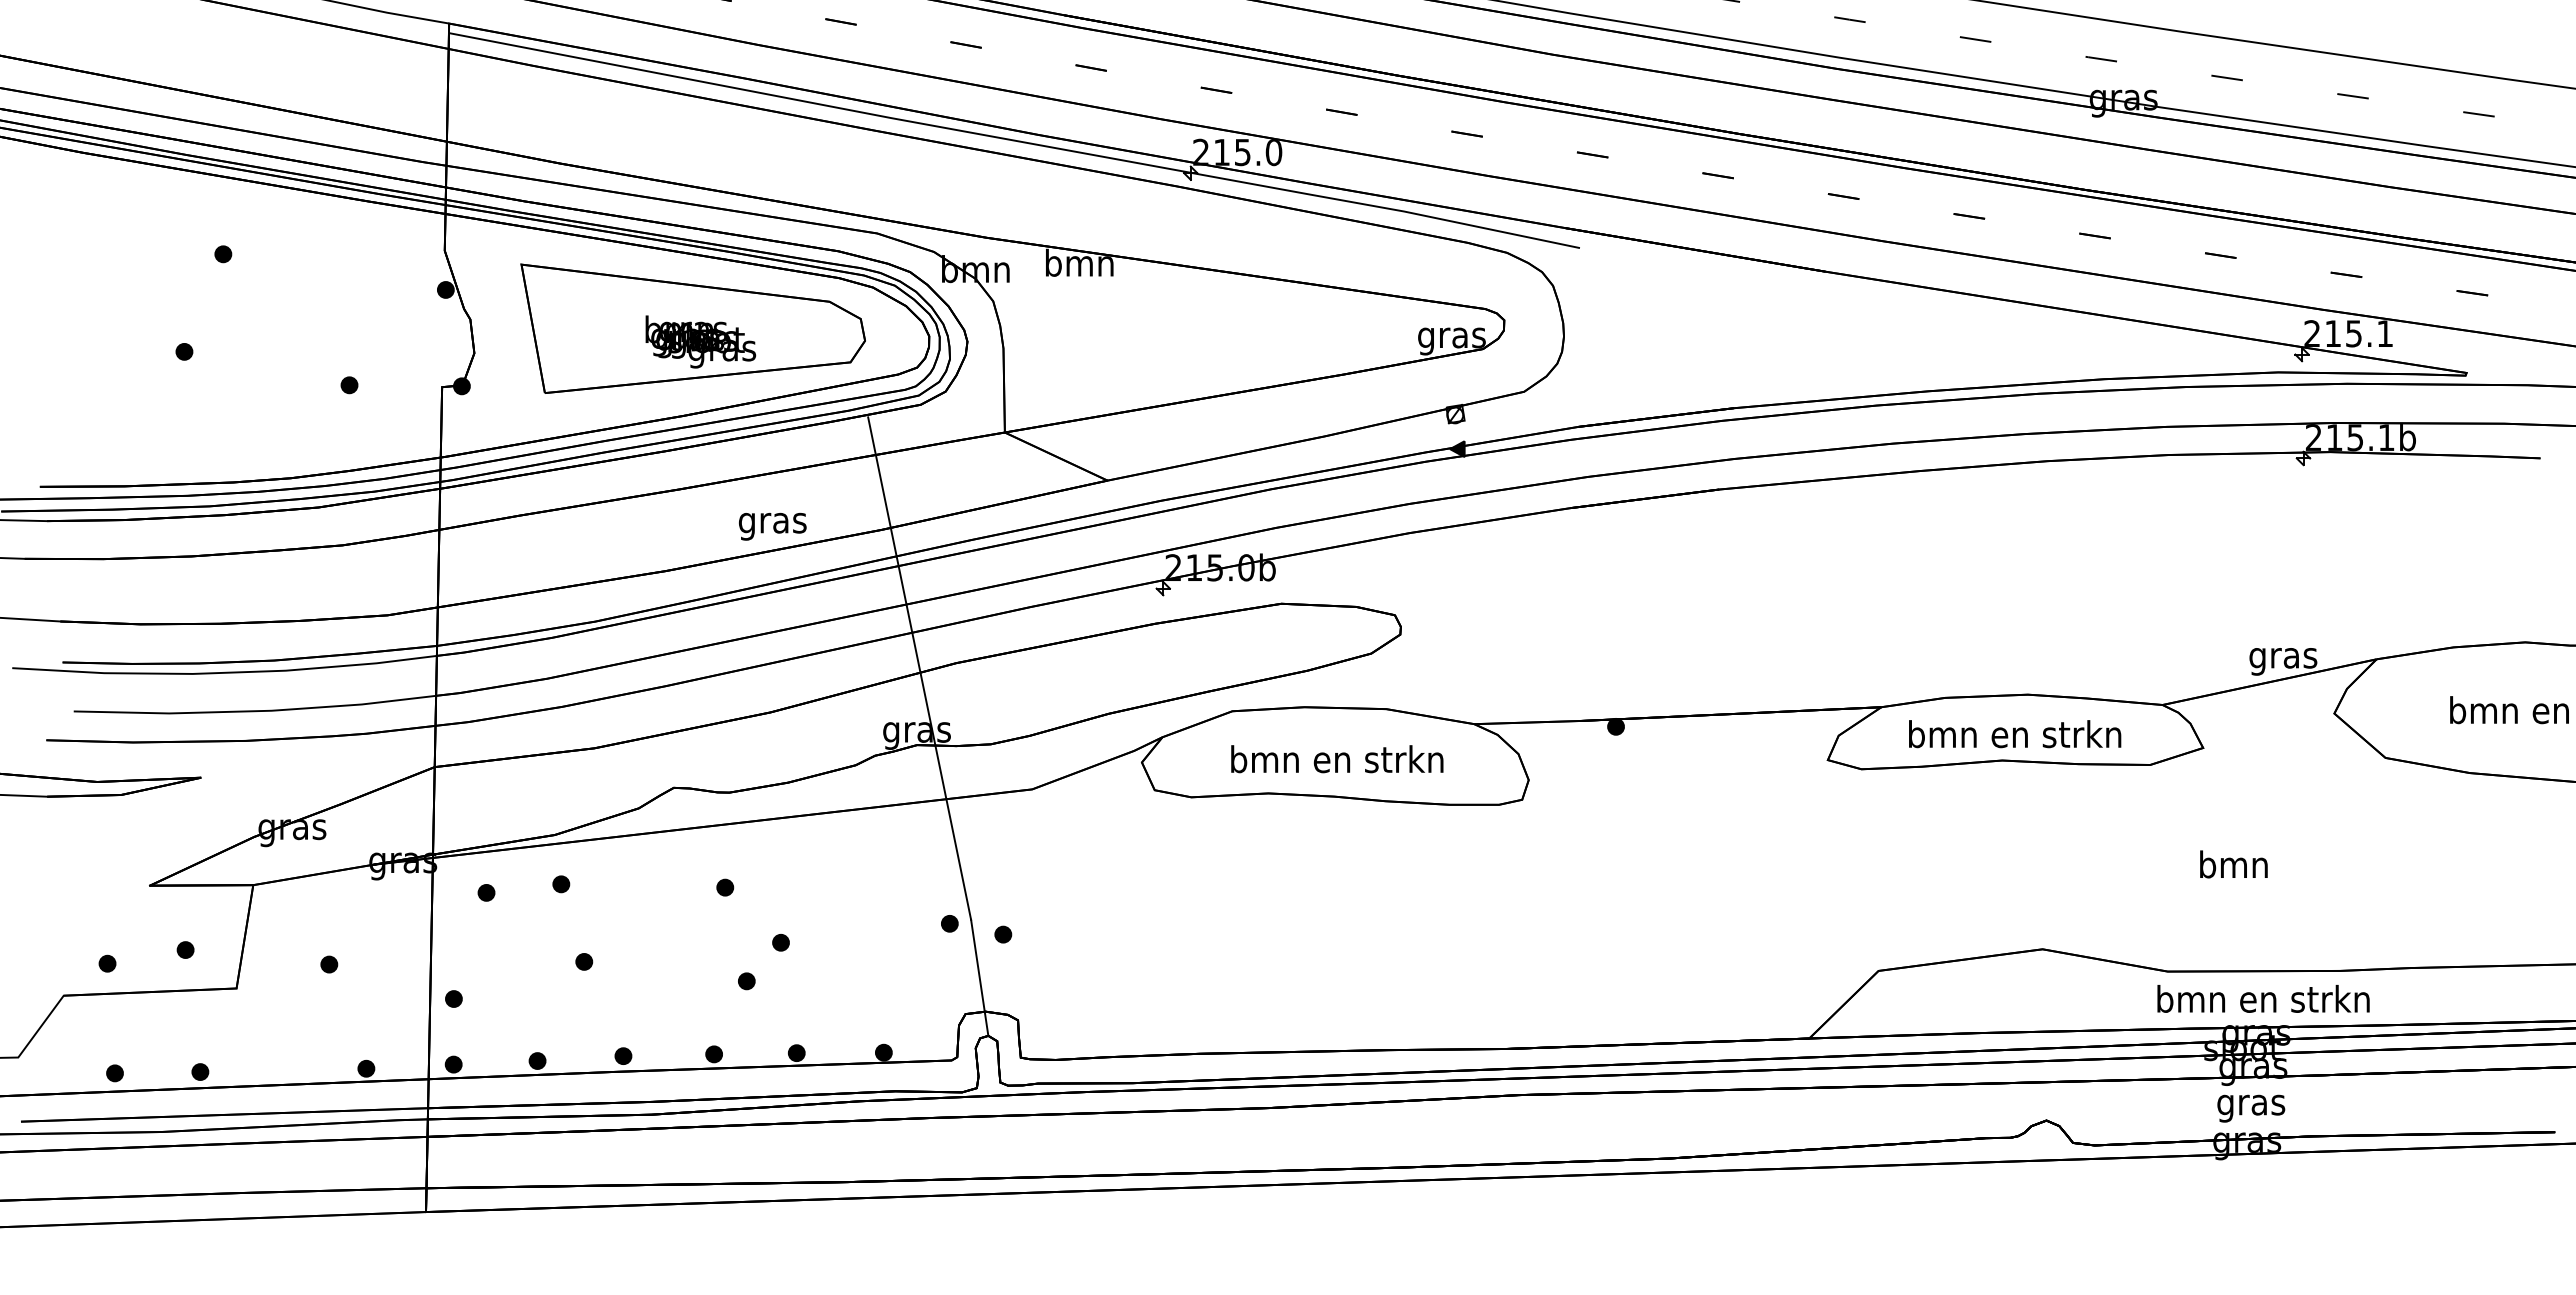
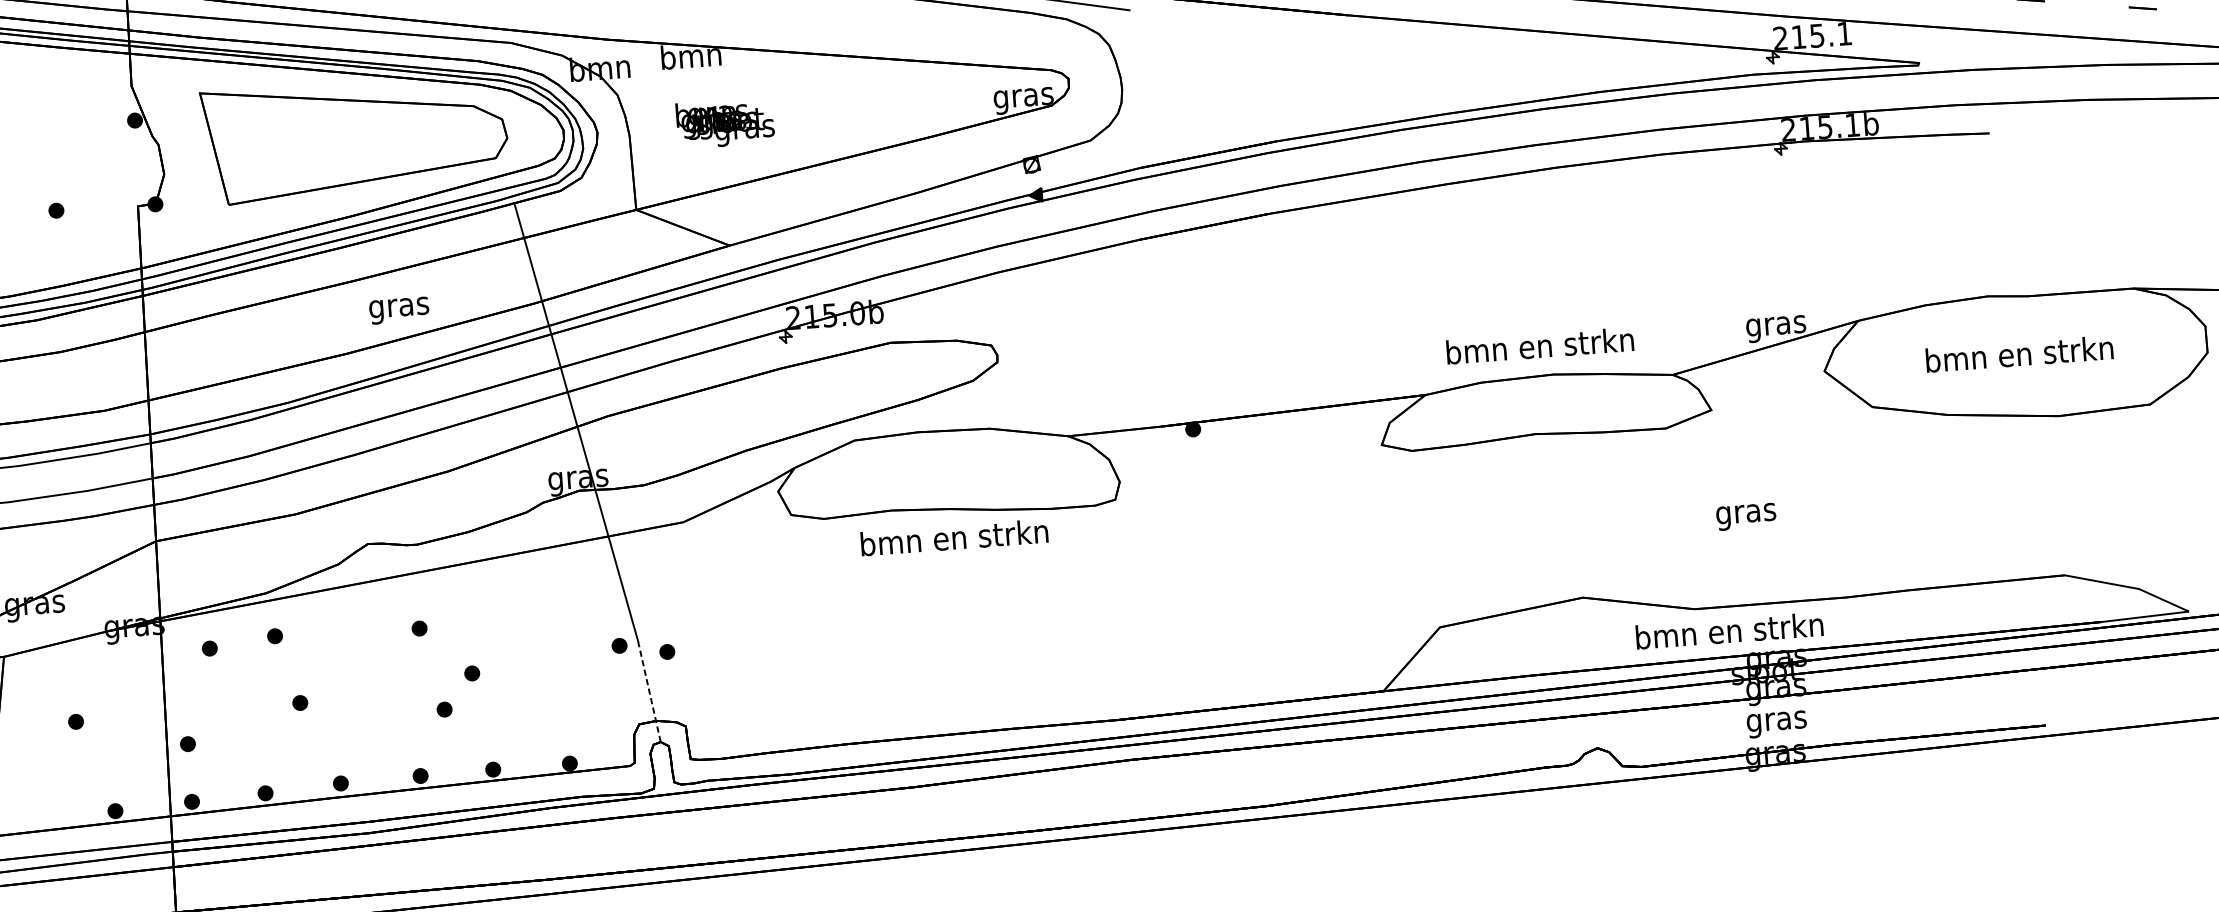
text: (700, 341) -> (725, 122), moved
text: (772, 526) -> (399, 310), moved
text: (2015, 734) -> (1540, 346), moved
text: (1337, 759) -> (954, 537), moved
text: (2233, 867) -> (1745, 513), bmn -> gras
line: (979, 977) -> (649, 691), solid -> dashed
text: (2263, 998) -> (1729, 630), moved

